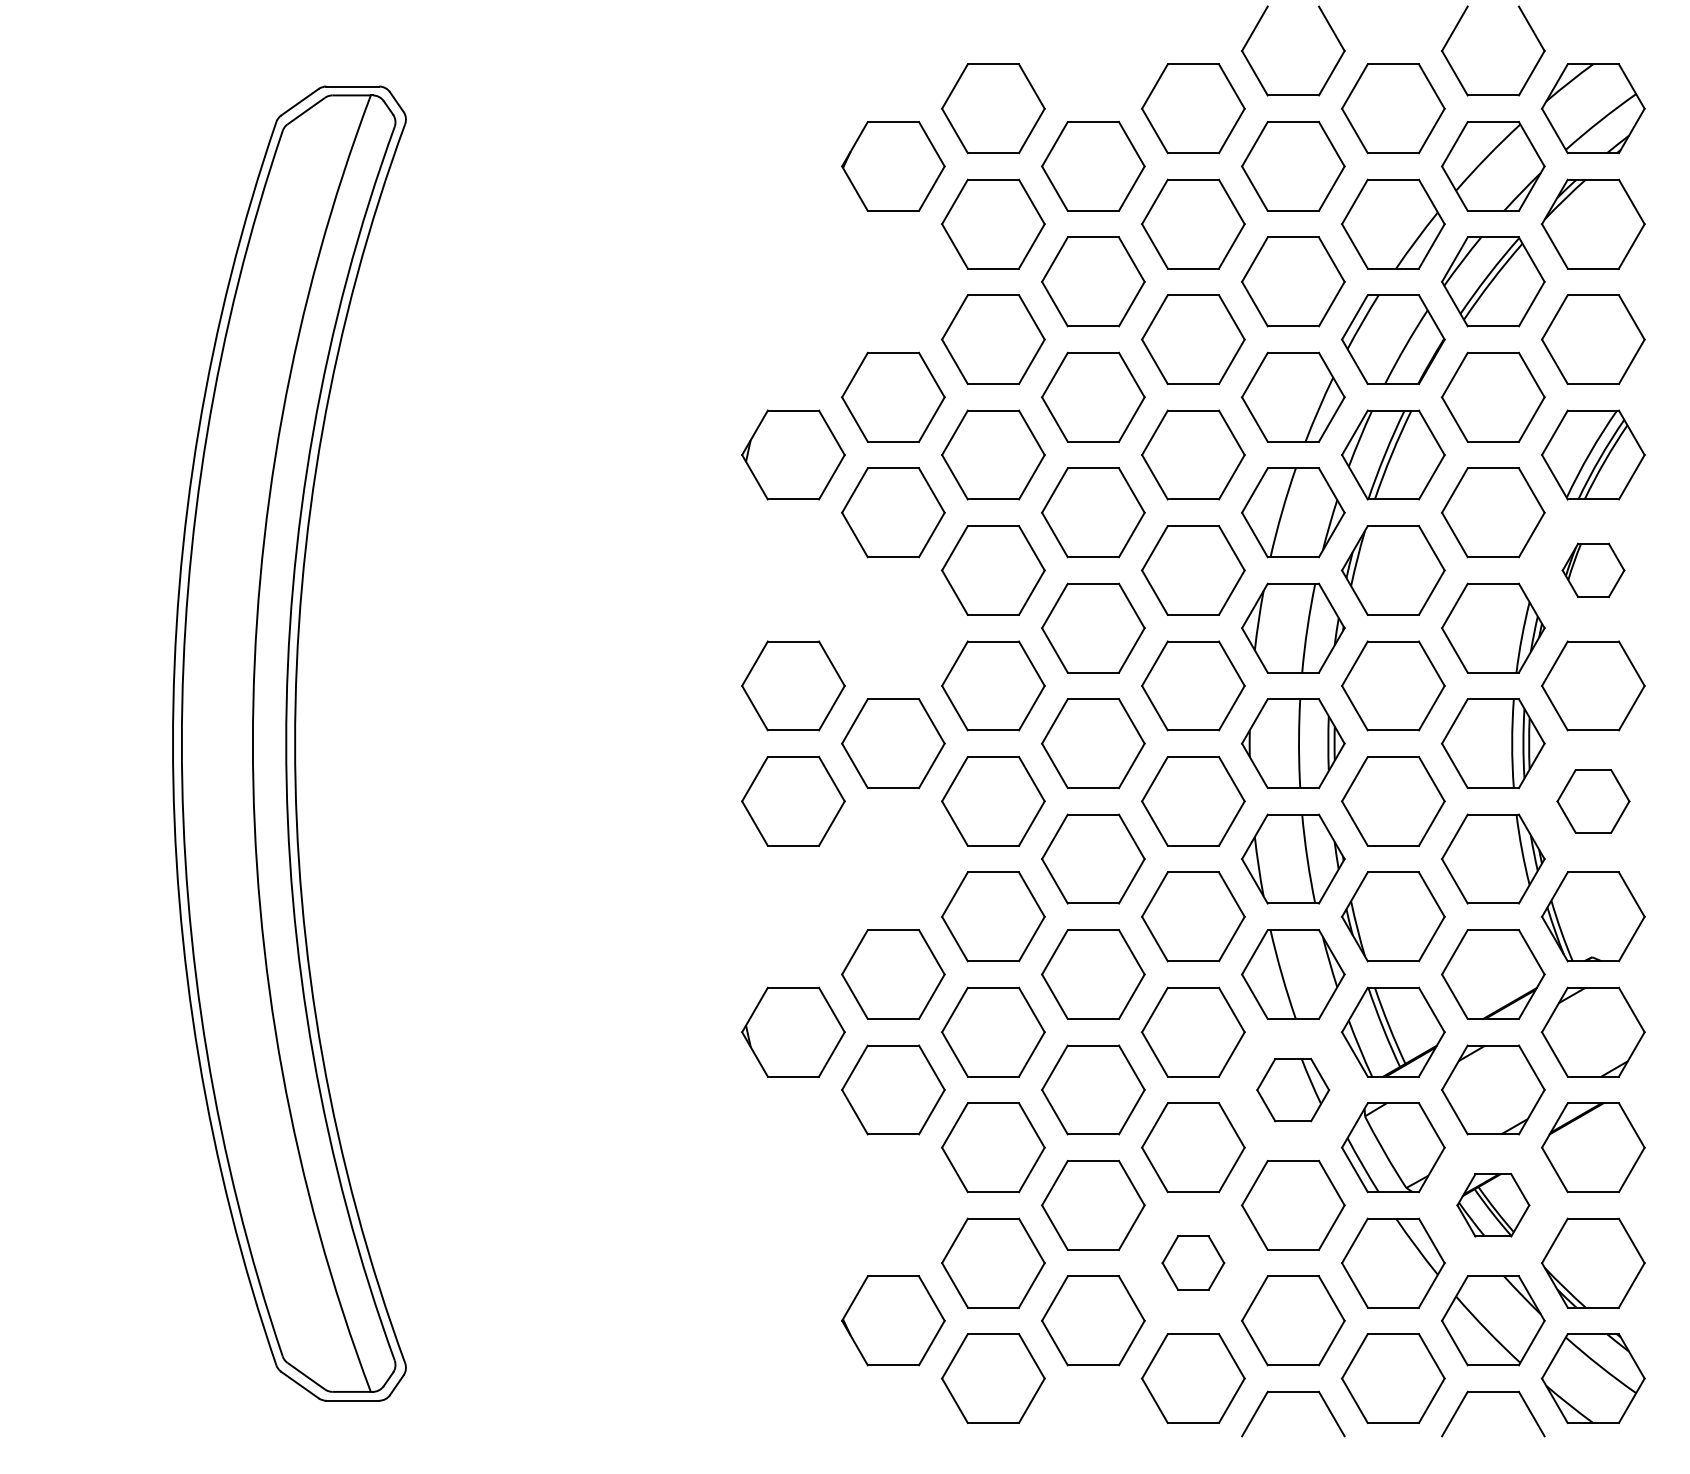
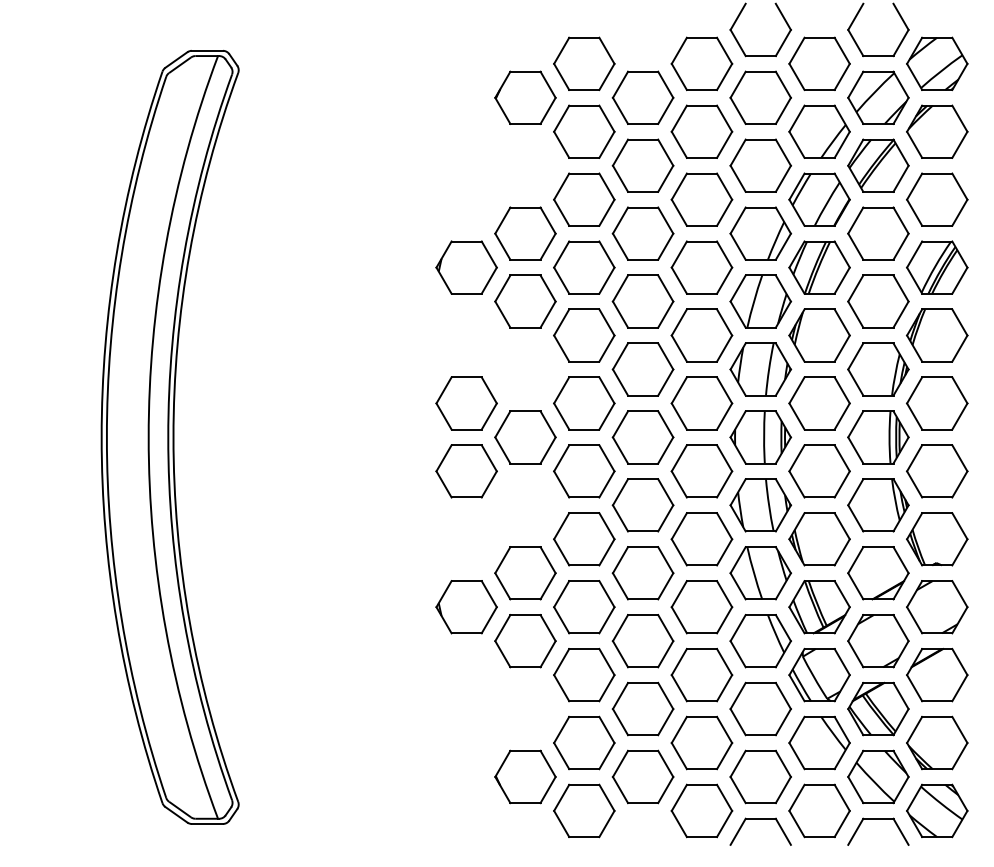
part: (1593, 570) -> (937, 335), size x1.67
part: (1593, 801) -> (937, 471), size x1.43
part: (1292, 1090) -> (760, 641), size x1.43
part: (1493, 1204) -> (878, 708), size x1.43
part: (1192, 1262) -> (701, 742), size x1.67

